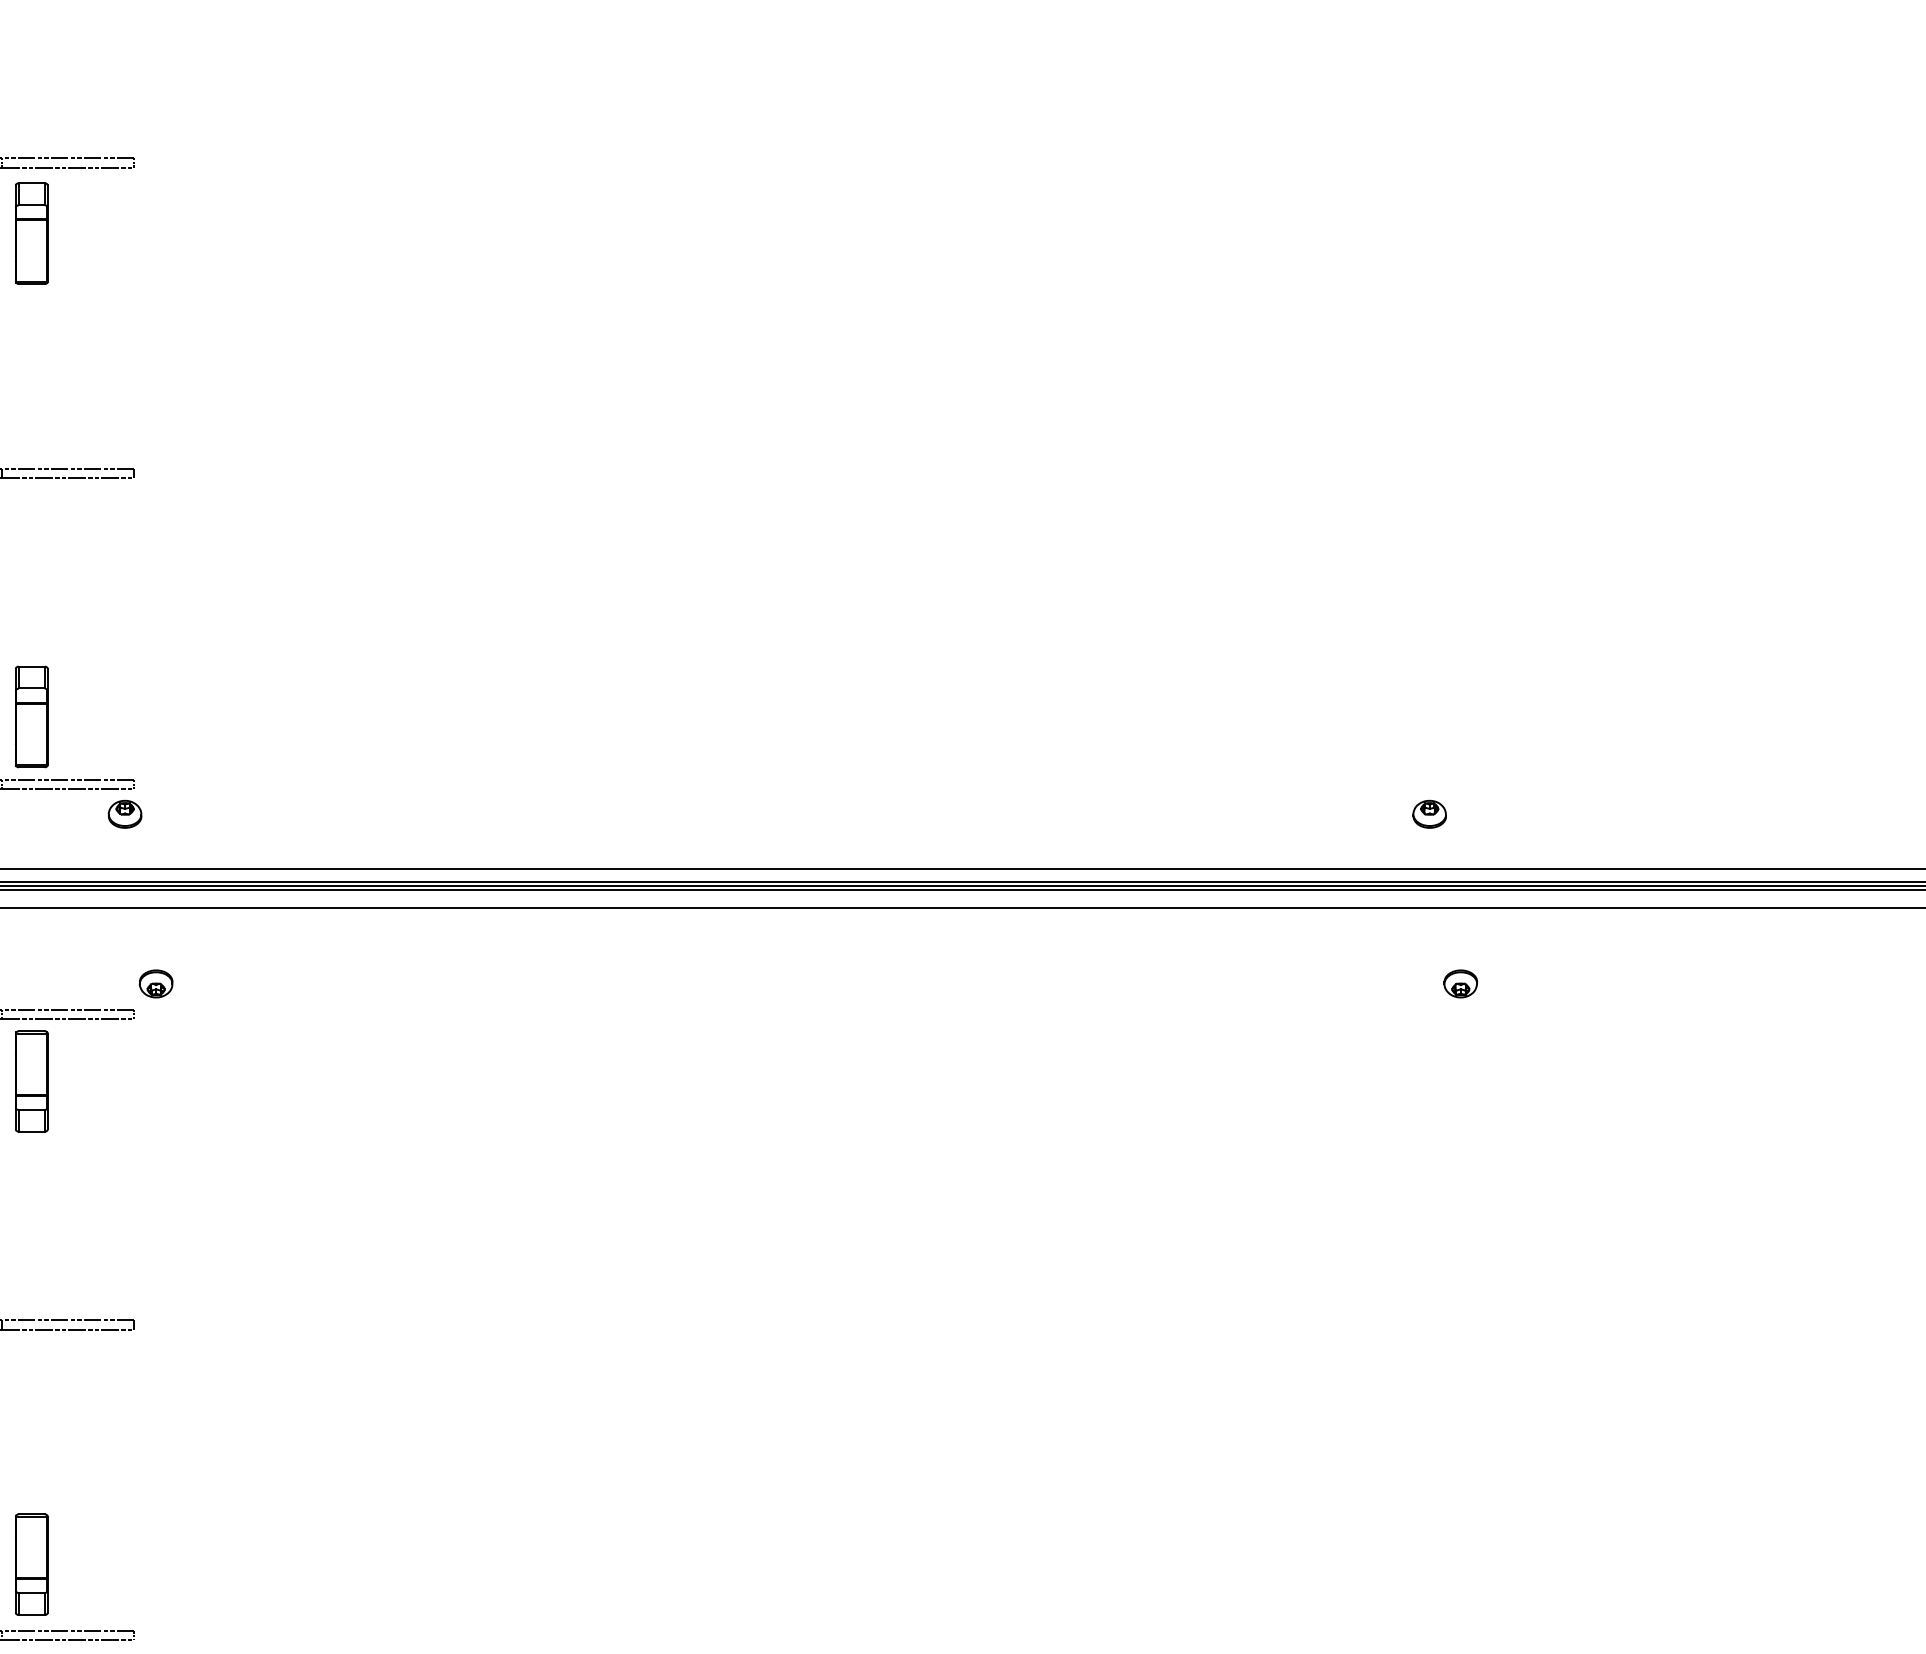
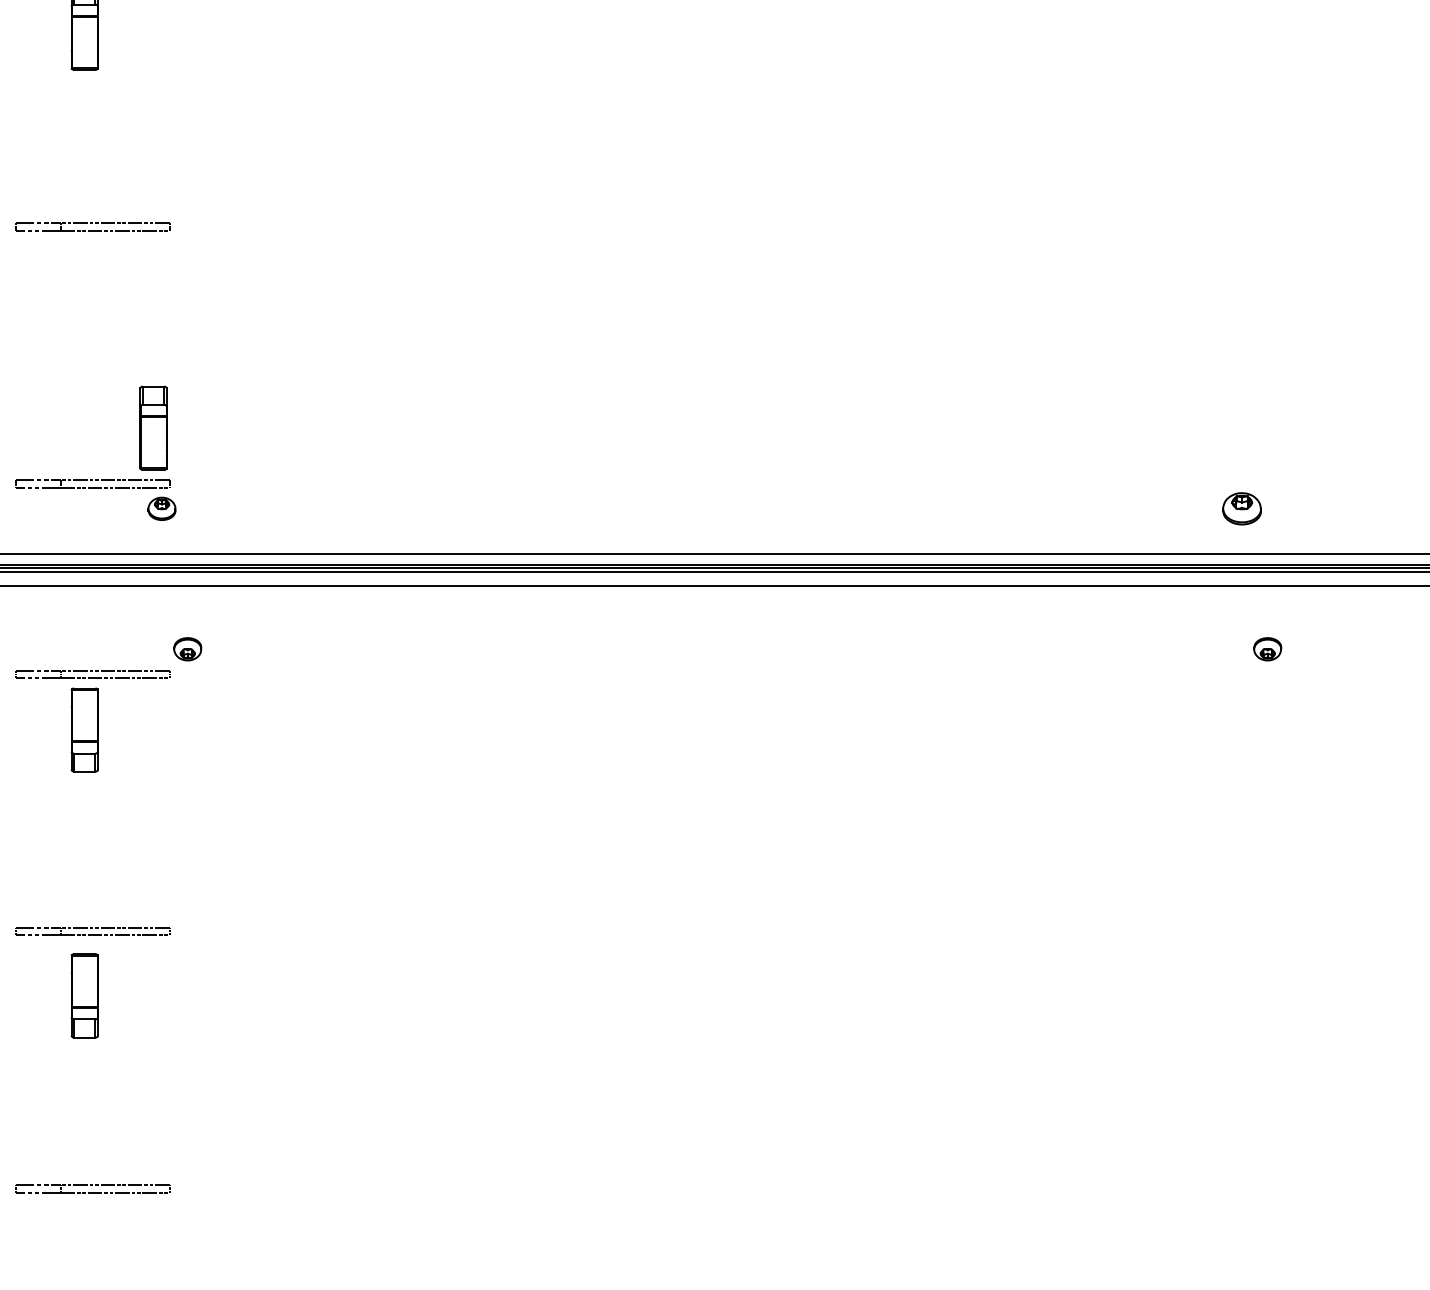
part: (31, 716) -> (153, 427), moved
part: (1429, 814) -> (1241, 509), size x1.4
part: (31, 1564) -> (84, 995), moved

